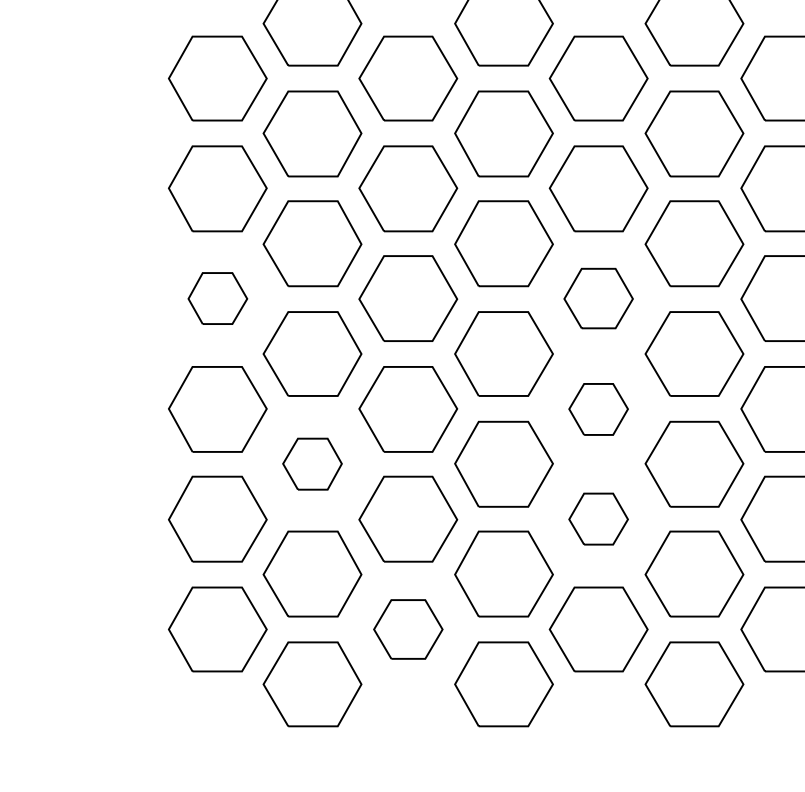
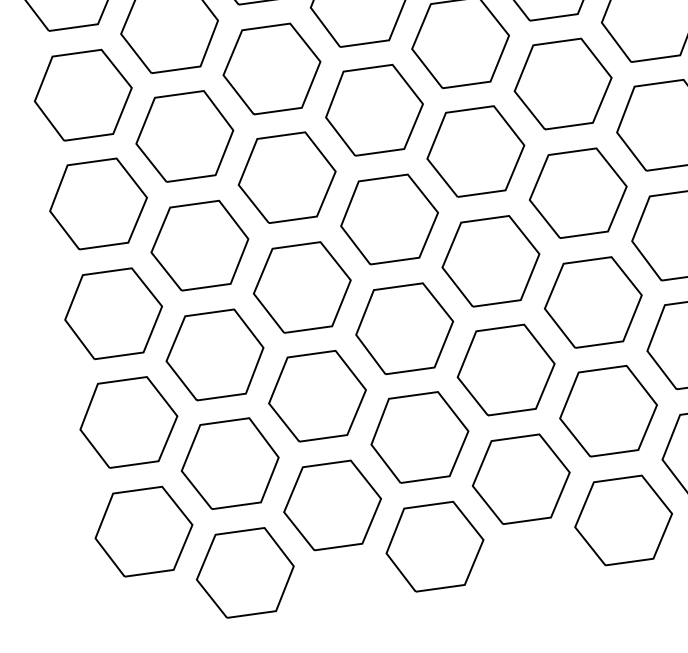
part: (217, 298) -> (98, 203), size x1.67
part: (598, 298) -> (475, 151), size x1.43
part: (598, 409) -> (490, 261), size x1.67
part: (312, 463) -> (214, 354), size x1.67
part: (598, 518) -> (505, 369), size x1.67
part: (408, 629) -> (332, 505), size x1.43

